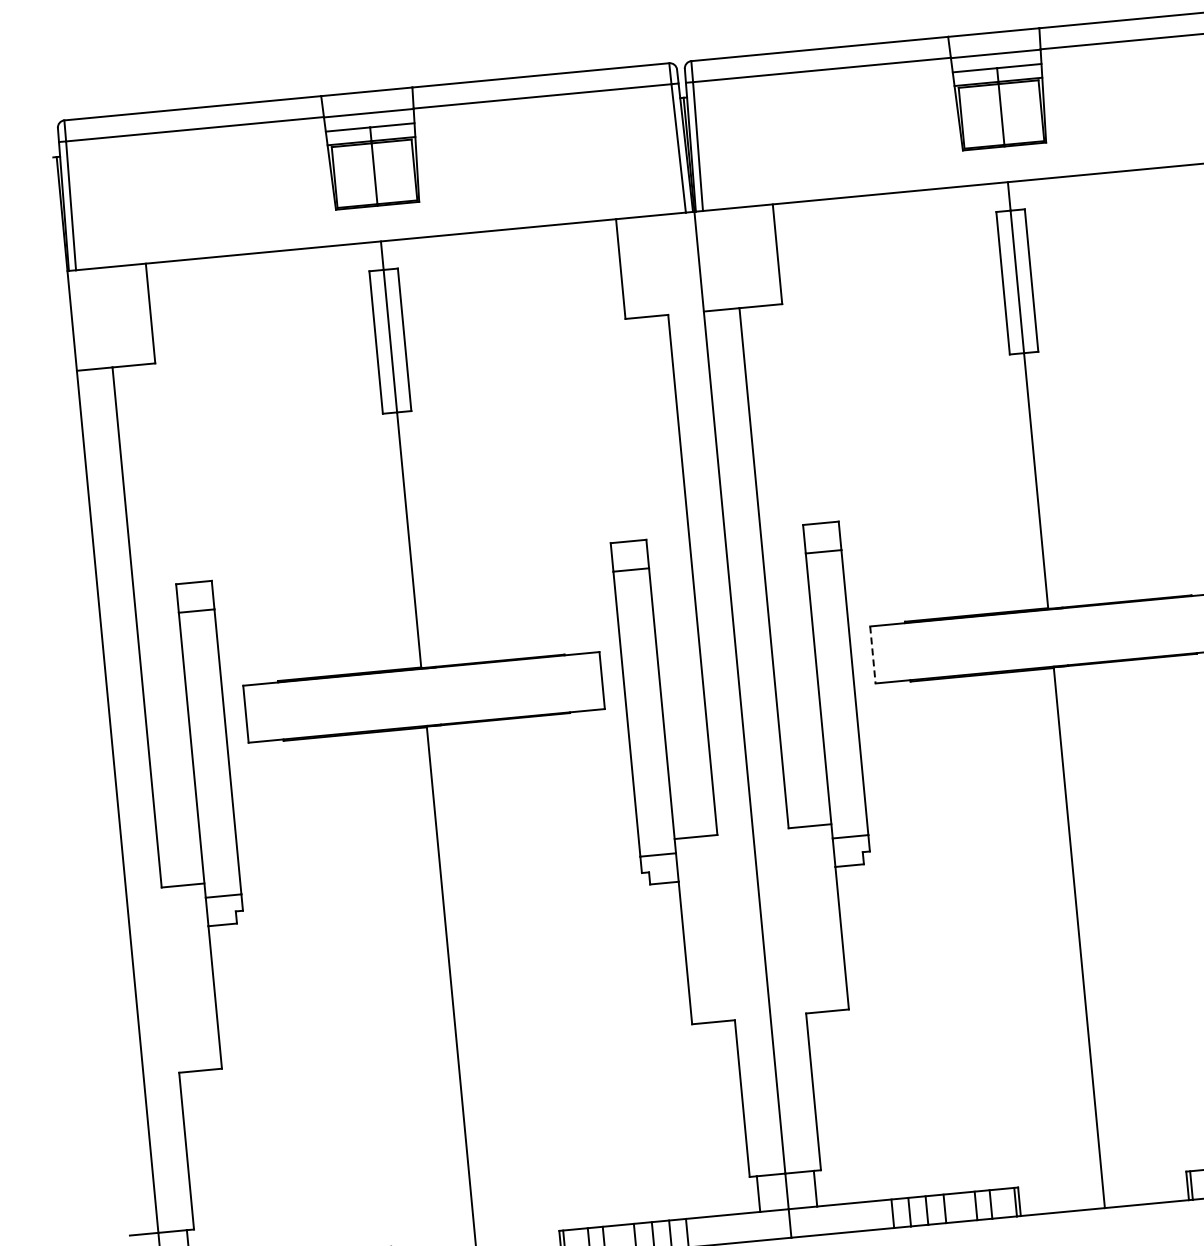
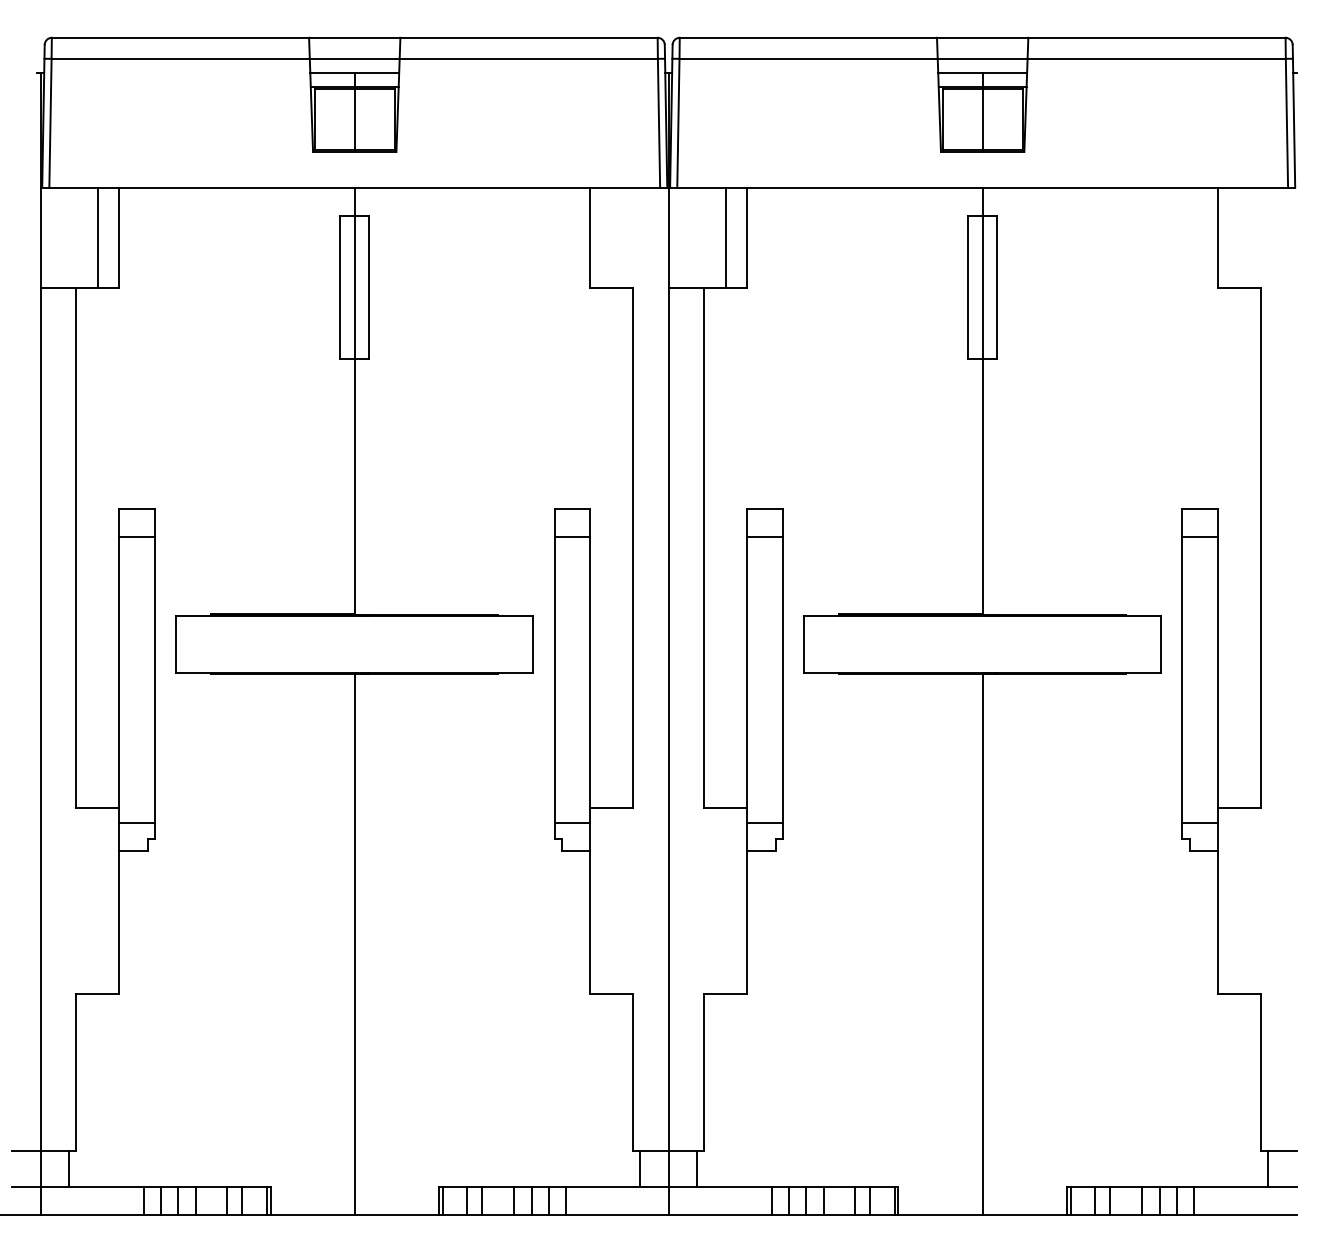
line: (755, 256) -> (725, 237), added
line: (128, 315) -> (97, 237), added
line: (873, 655) -> (804, 644), dashed -> solid

